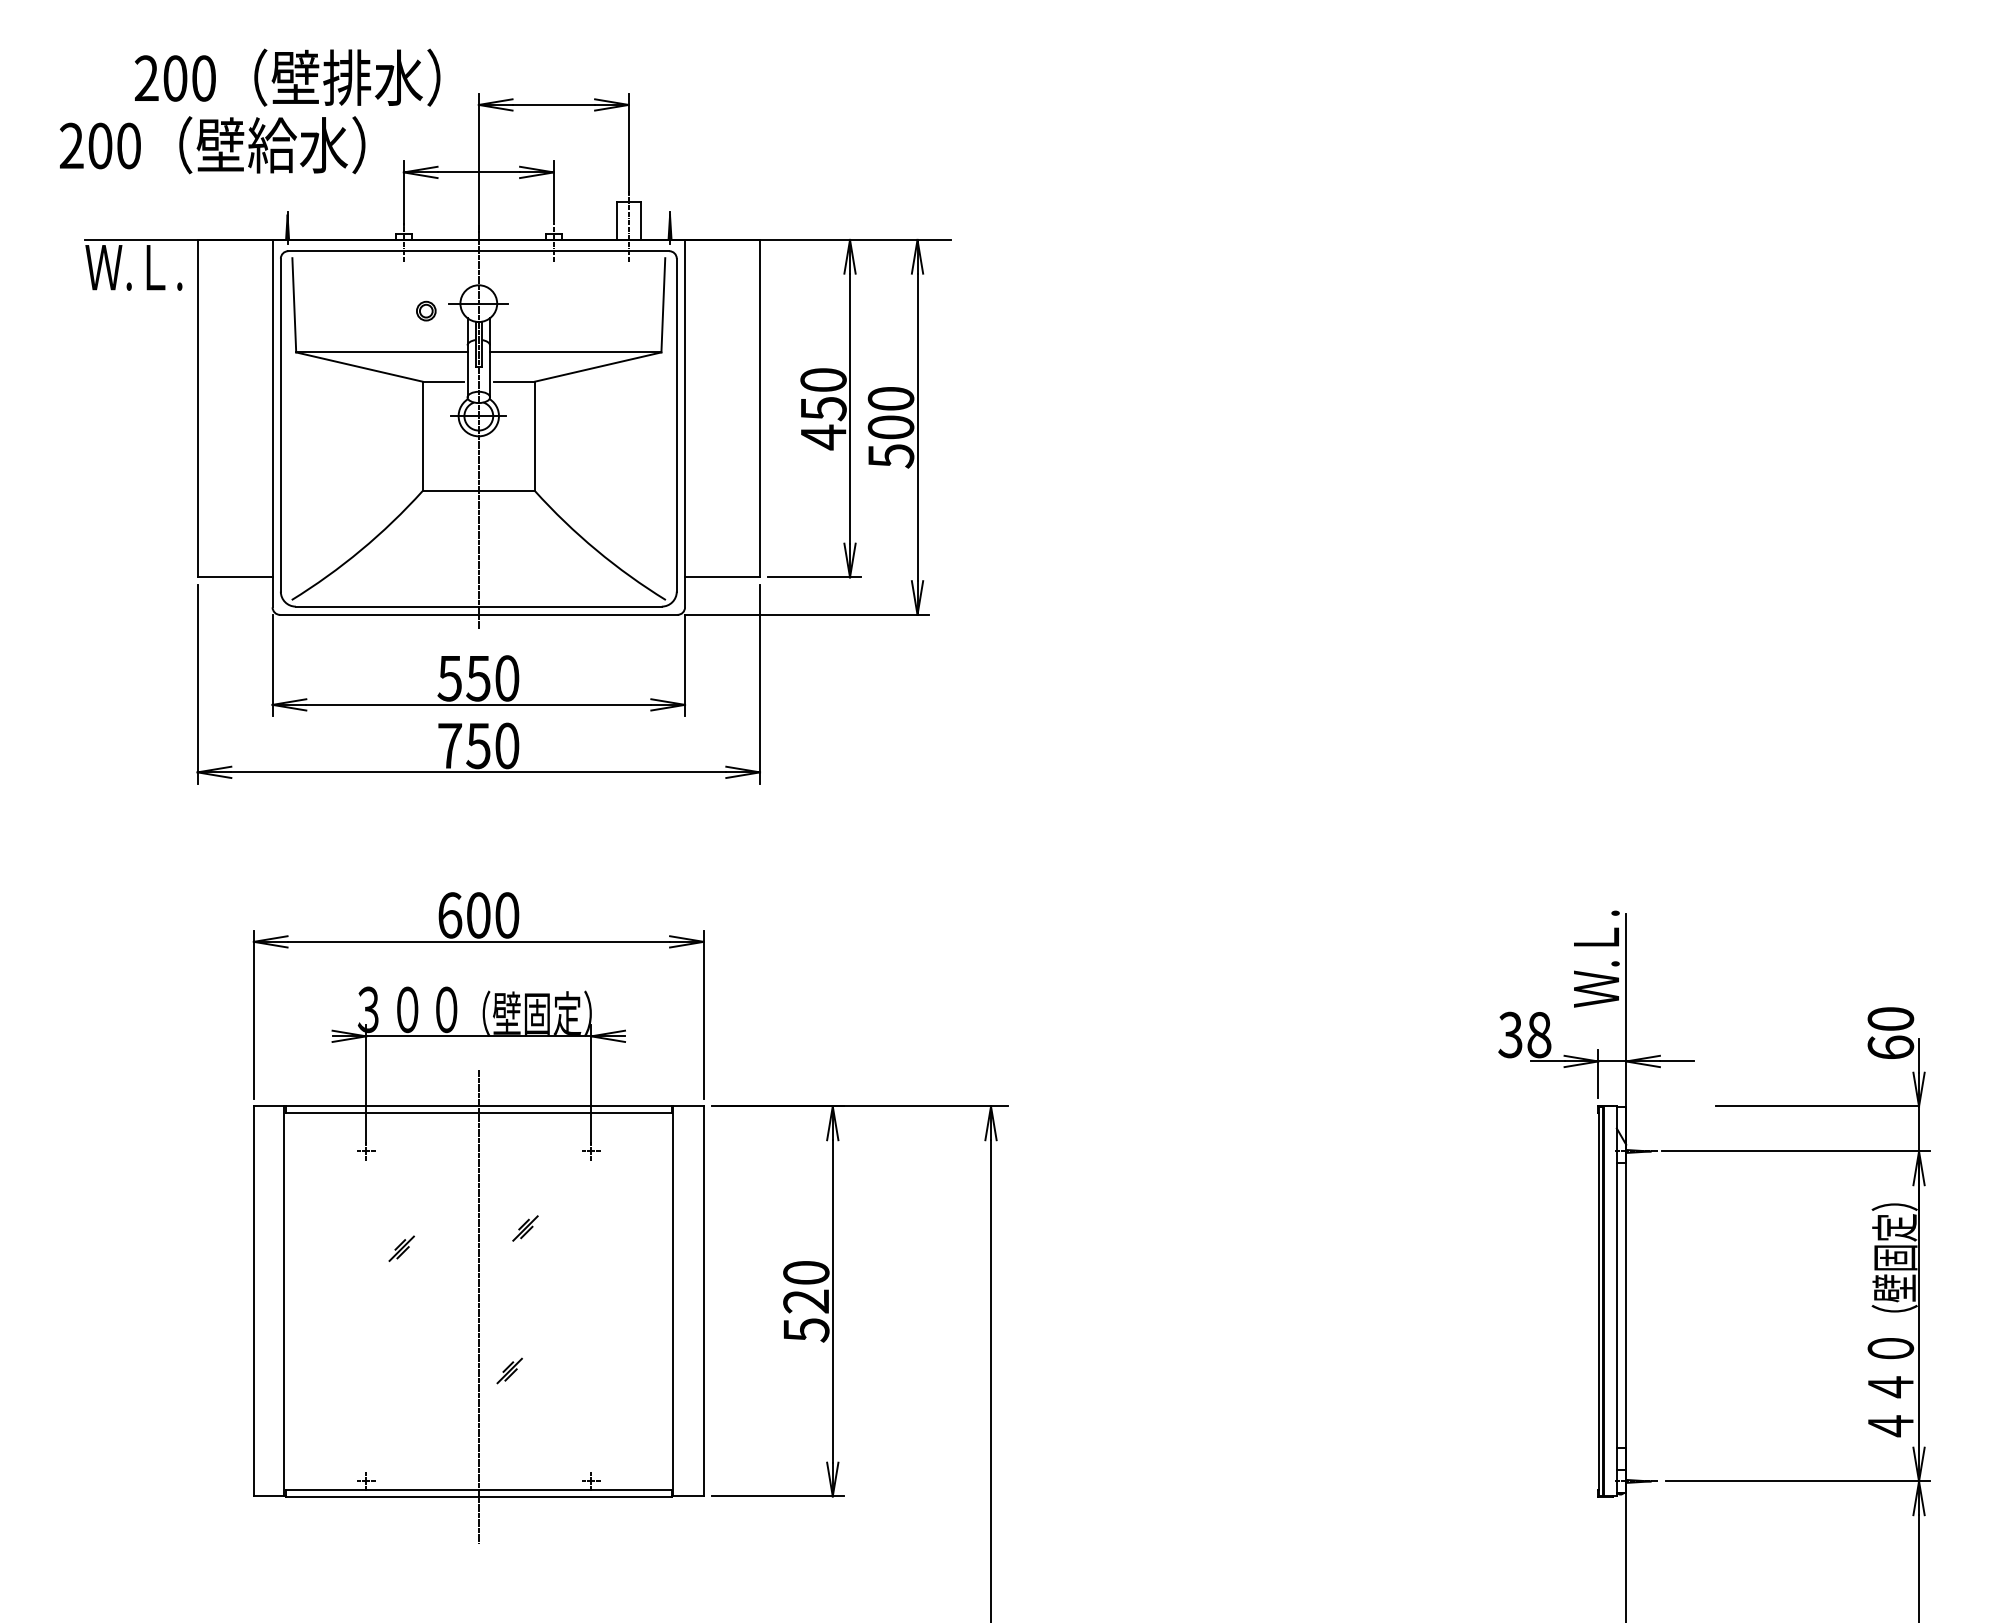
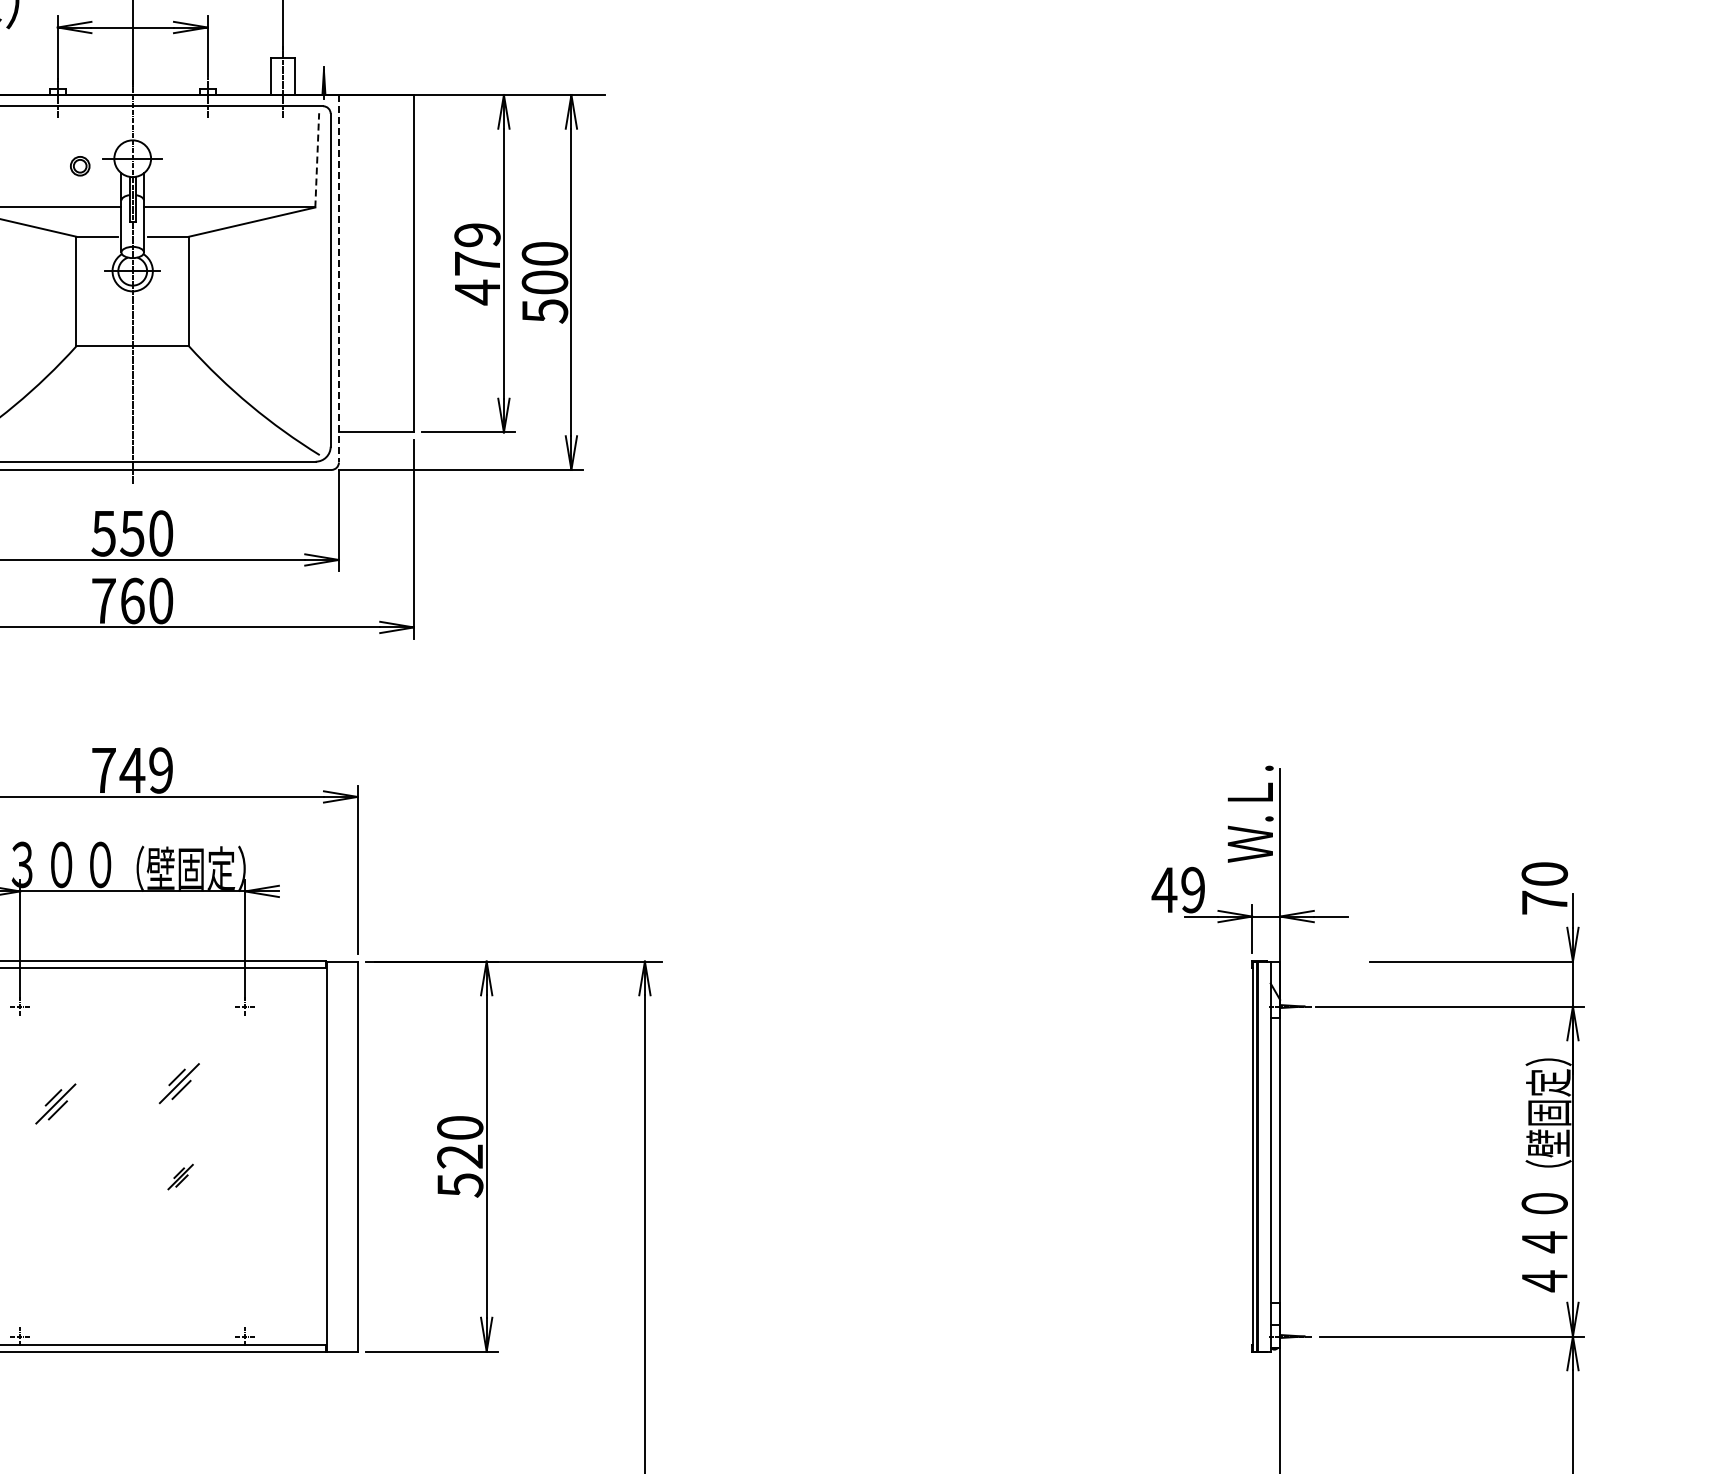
line: (663, 304) -> (317, 159), solid -> dashed
text: (823, 394) -> (477, 249), 450 -> 479
line: (685, 423) -> (339, 278), solid -> dashed
text: (478, 745) -> (132, 600), 750 -> 760
text: (478, 915) -> (132, 770), 600 -> 749
text: (1524, 1034) -> (1178, 889), 38 -> 49
text: (1890, 1047) -> (1544, 902), 60 -> 70
part: (525, 1228) -> (179, 1083), size x1.6
part: (401, 1248) -> (55, 1103), size x1.6
line: (478, 1306) -> (132, 1161), removed
part: (509, 1370) -> (180, 1176), moved

